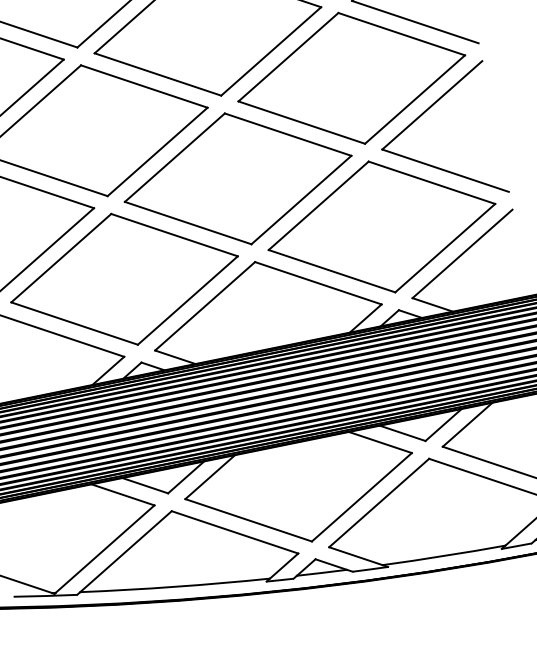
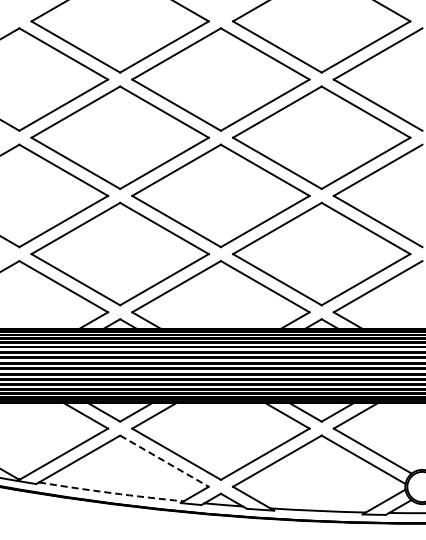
line: (235, 532) -> (164, 461), solid -> dashed
arc: (175, 587) -> (111, 493), solid -> dashed

